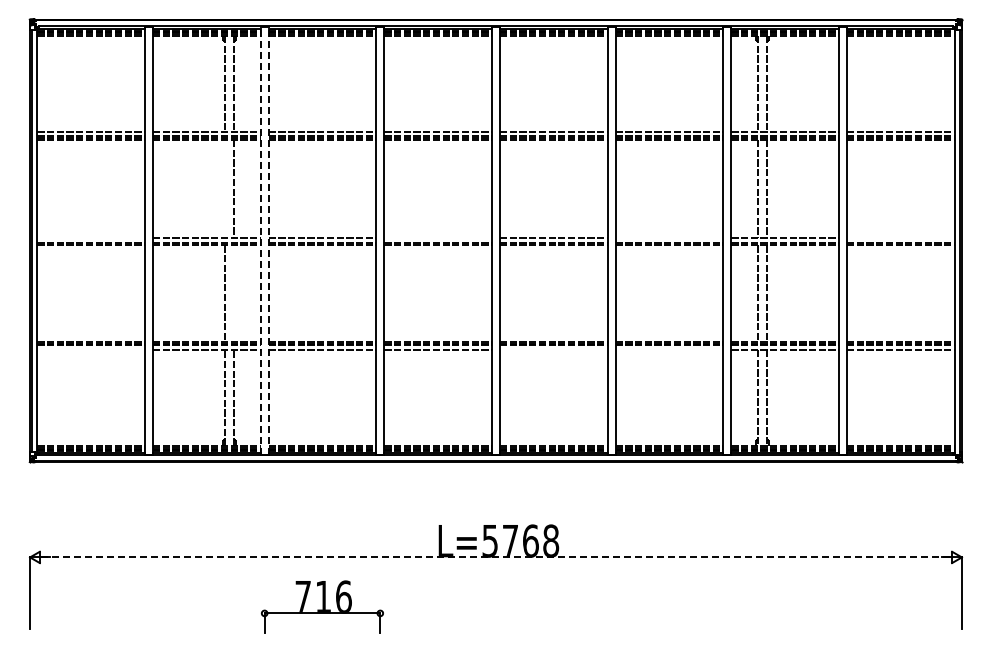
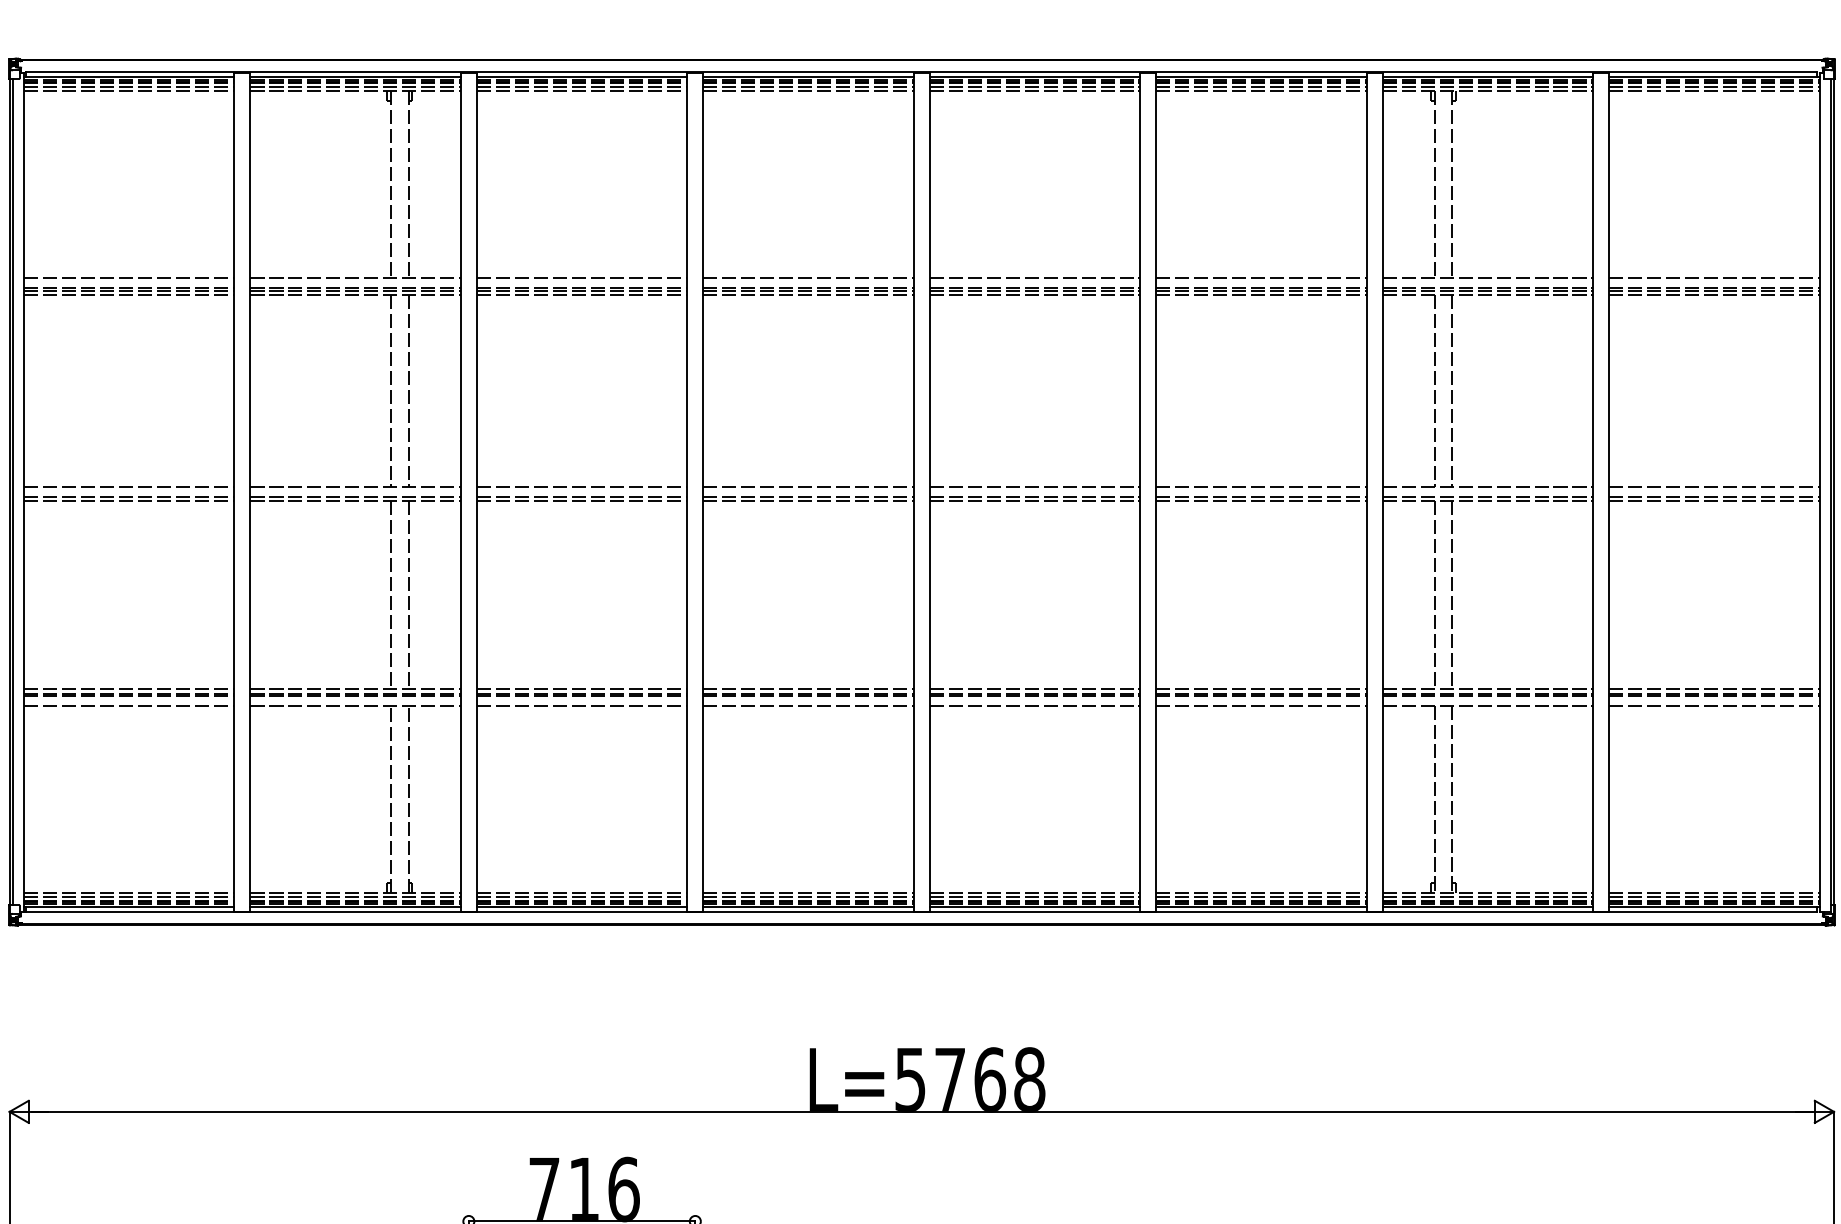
line: (224, 189) -> (390, 391), added
line: (90, 238) -> (127, 487), added
line: (437, 238) -> (807, 487), added
line: (669, 238) -> (1261, 487), added
line: (900, 238) -> (1713, 487), added
line: (260, 240) -> (460, 491), dashed -> solid
line: (268, 240) -> (476, 491), dashed -> solid
line: (233, 293) -> (407, 595), added
line: (90, 349) -> (127, 704), added
line: (553, 349) -> (1034, 704), added
line: (669, 349) -> (1261, 704), added
line: (496, 557) -> (922, 1112), dashed -> solid

